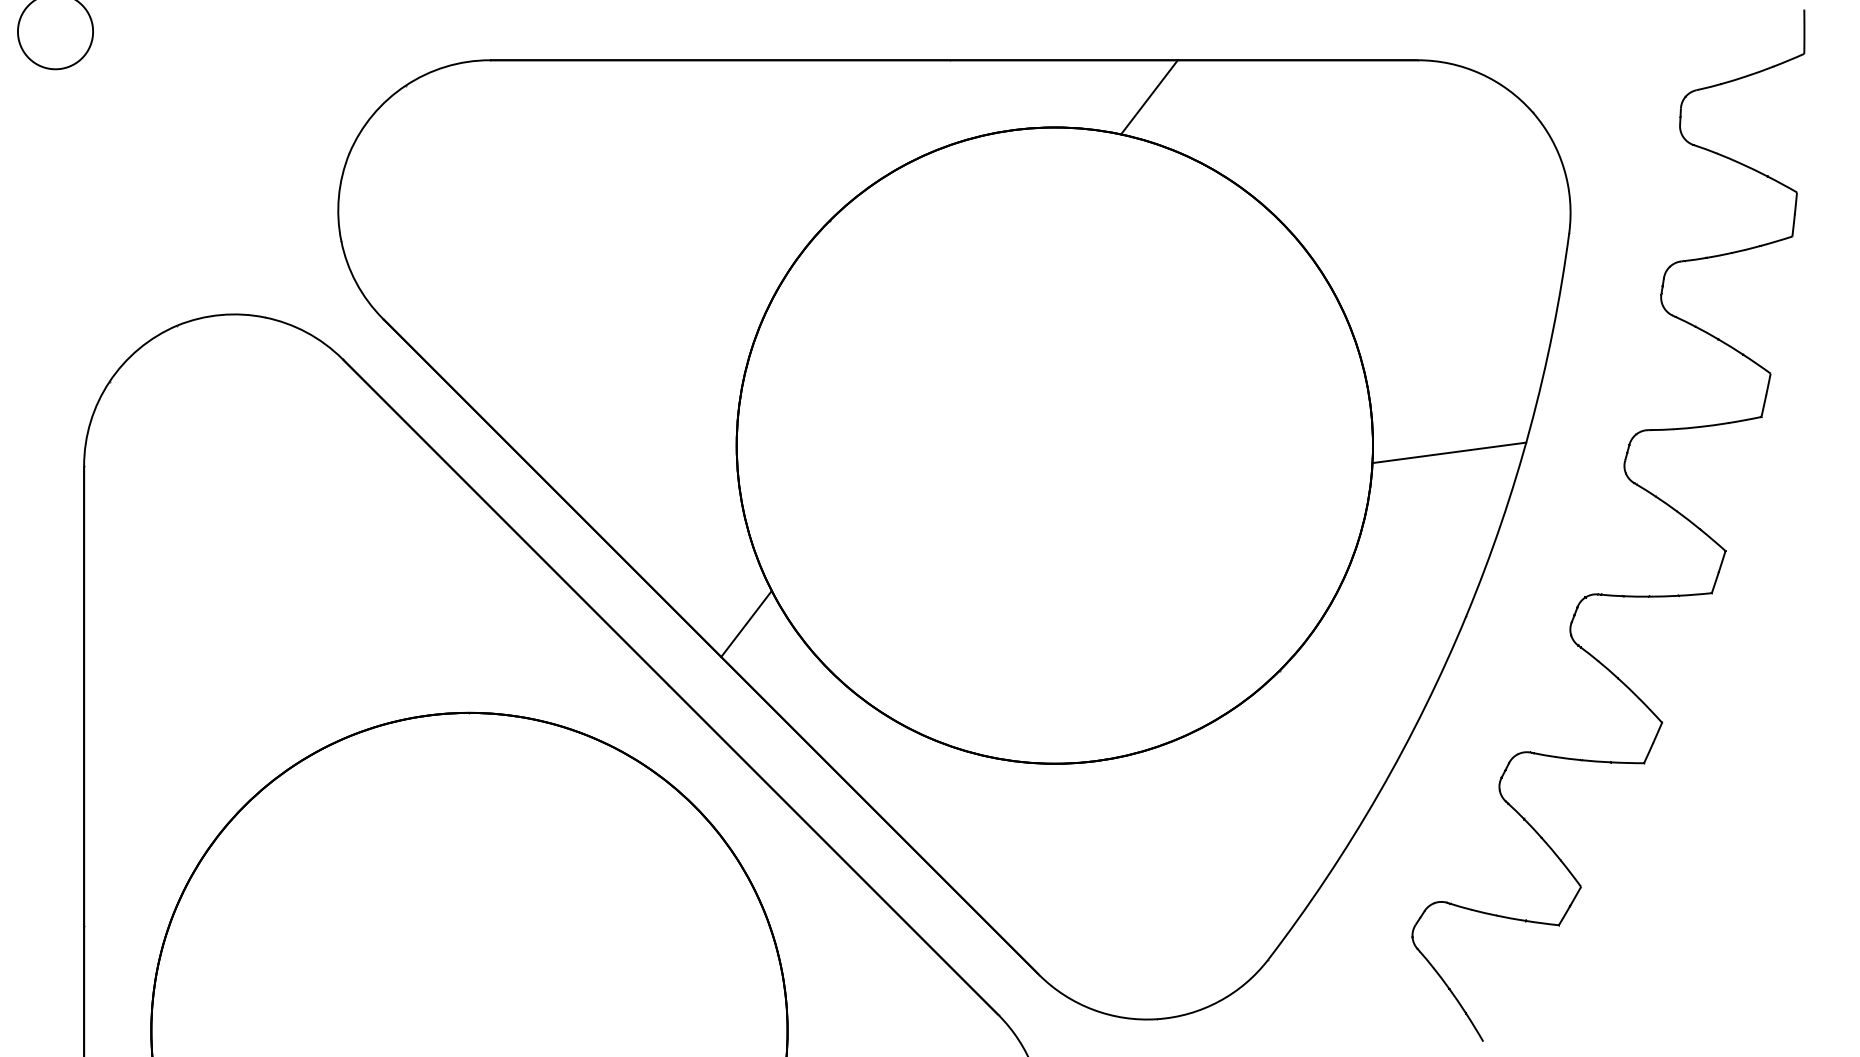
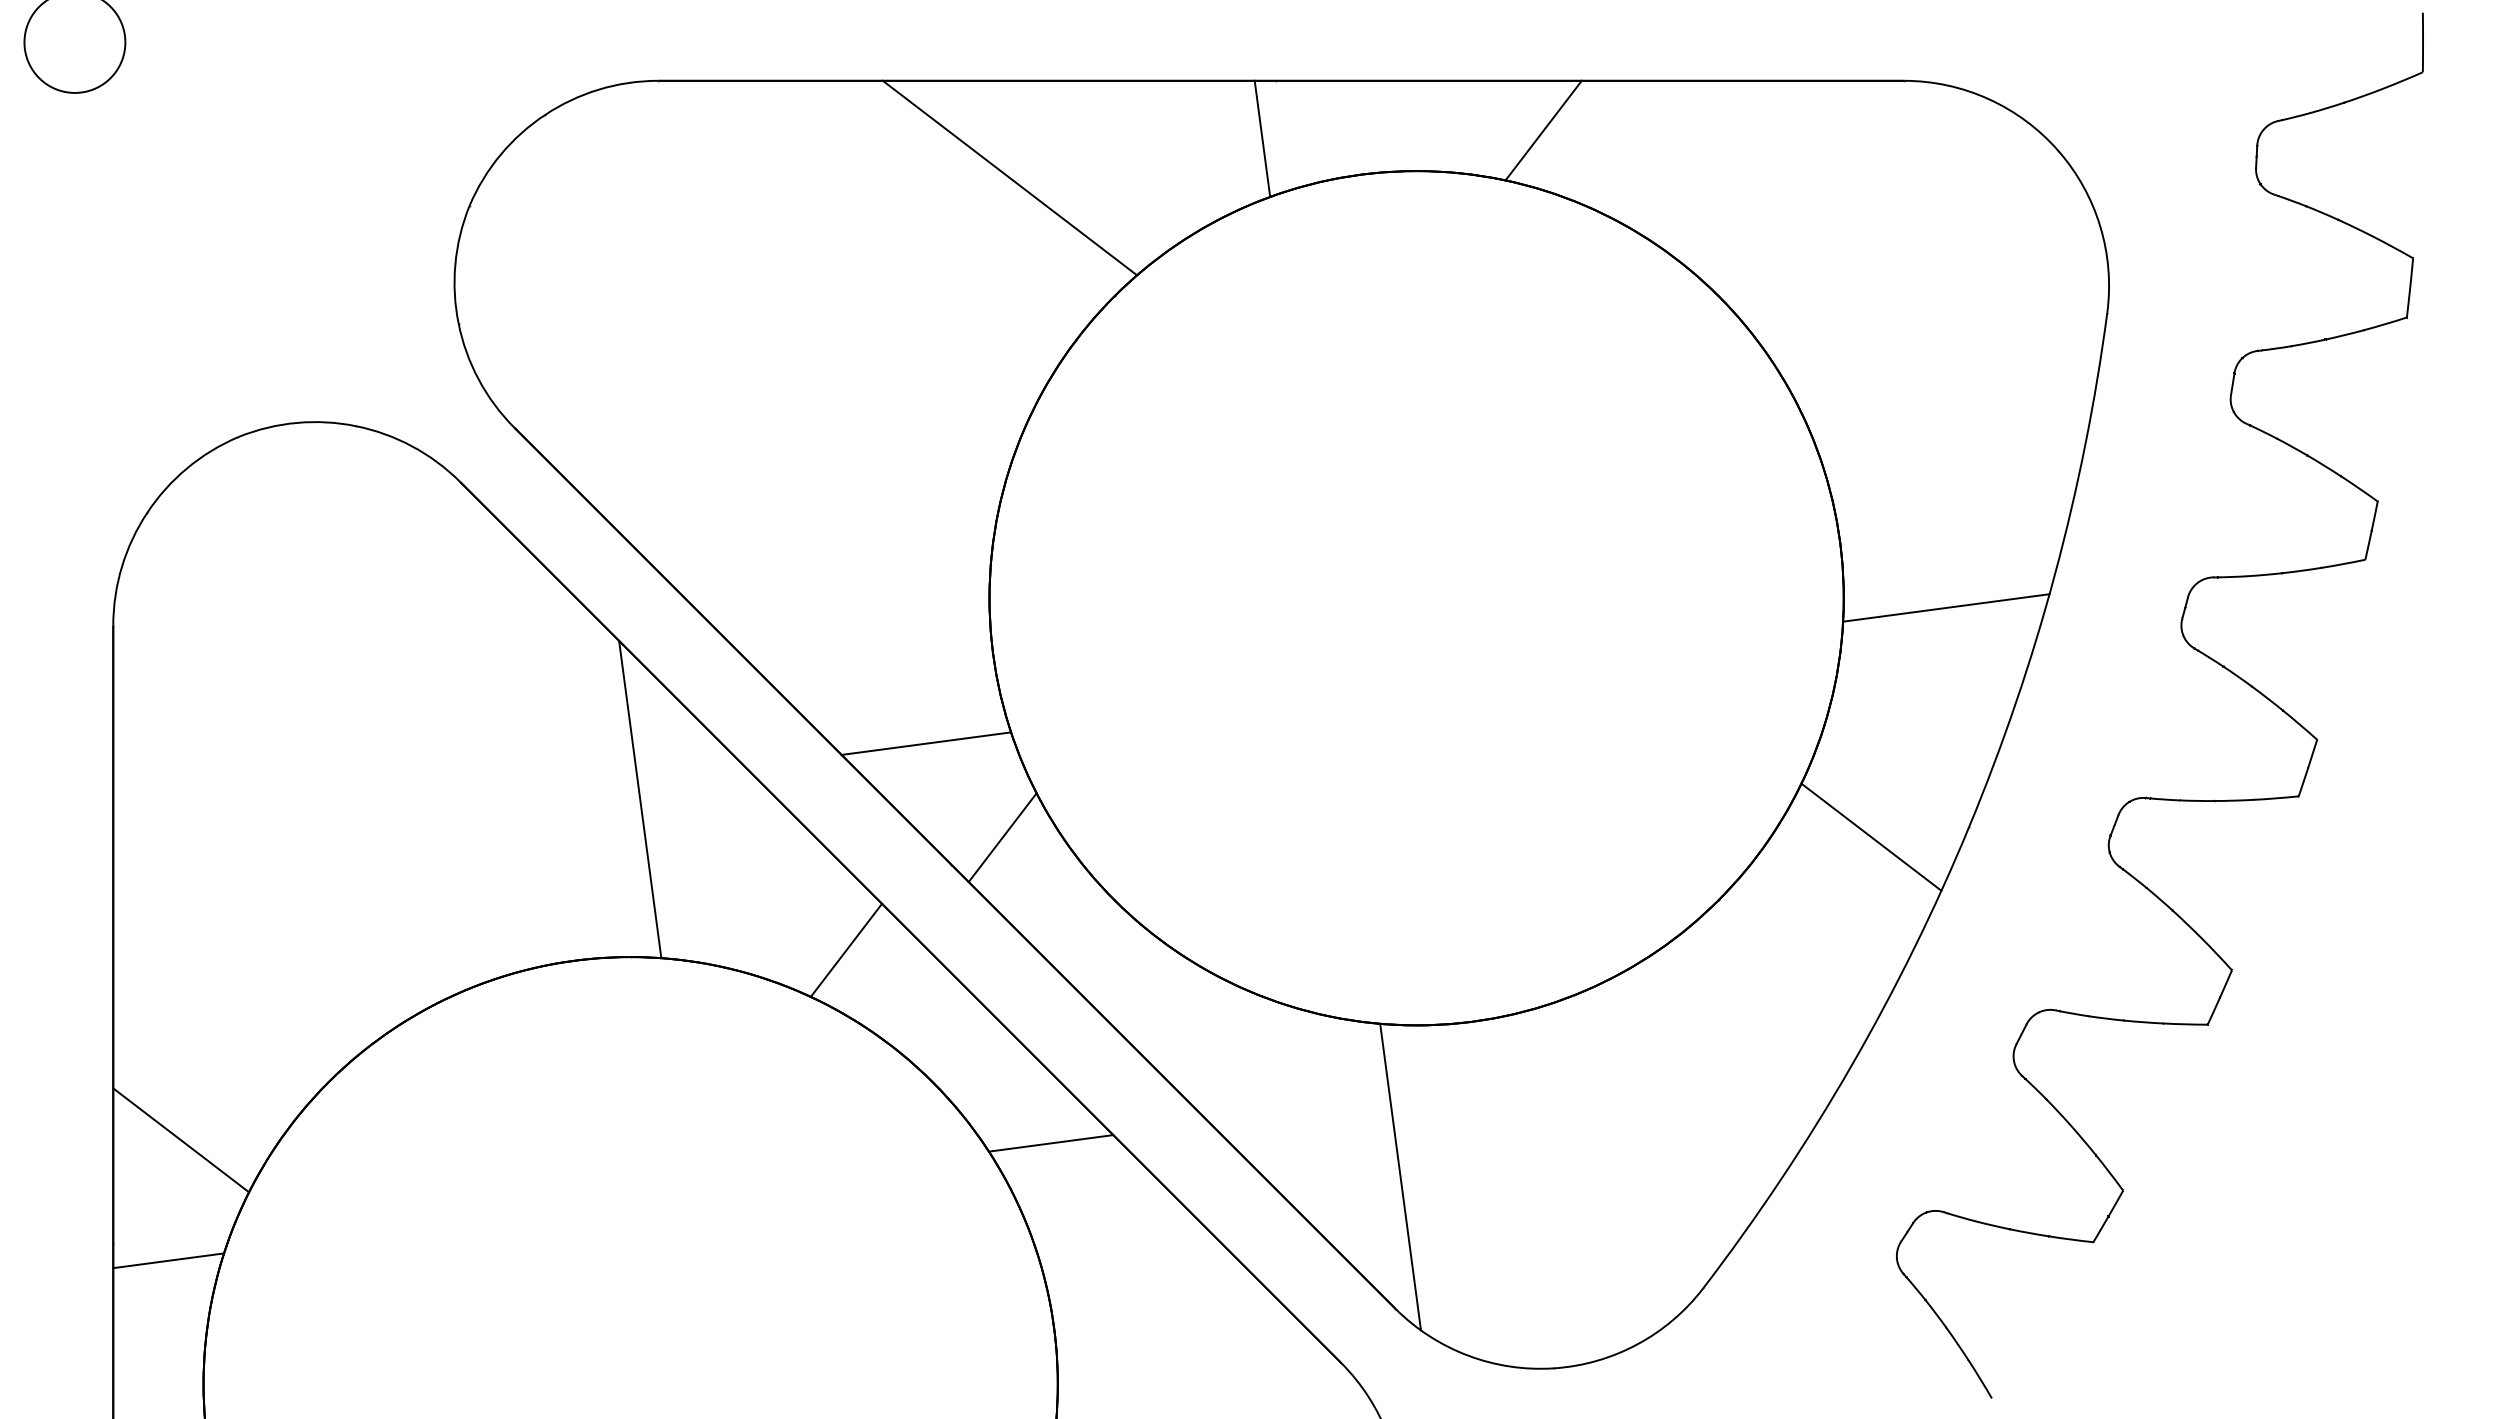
line: (940, 103) -> (1262, 138), added
line: (751, 132) -> (1009, 177), added
line: (689, 553) -> (926, 743), added
line: (476, 595) -> (640, 799), added
line: (1393, 623) -> (1871, 836), added
line: (630, 707) -> (846, 949), added
line: (134, 849) -> (181, 1140), added
line: (782, 851) -> (1050, 1143), added
line: (1042, 876) -> (1400, 1176), added
line: (125, 938) -> (168, 1260), added

